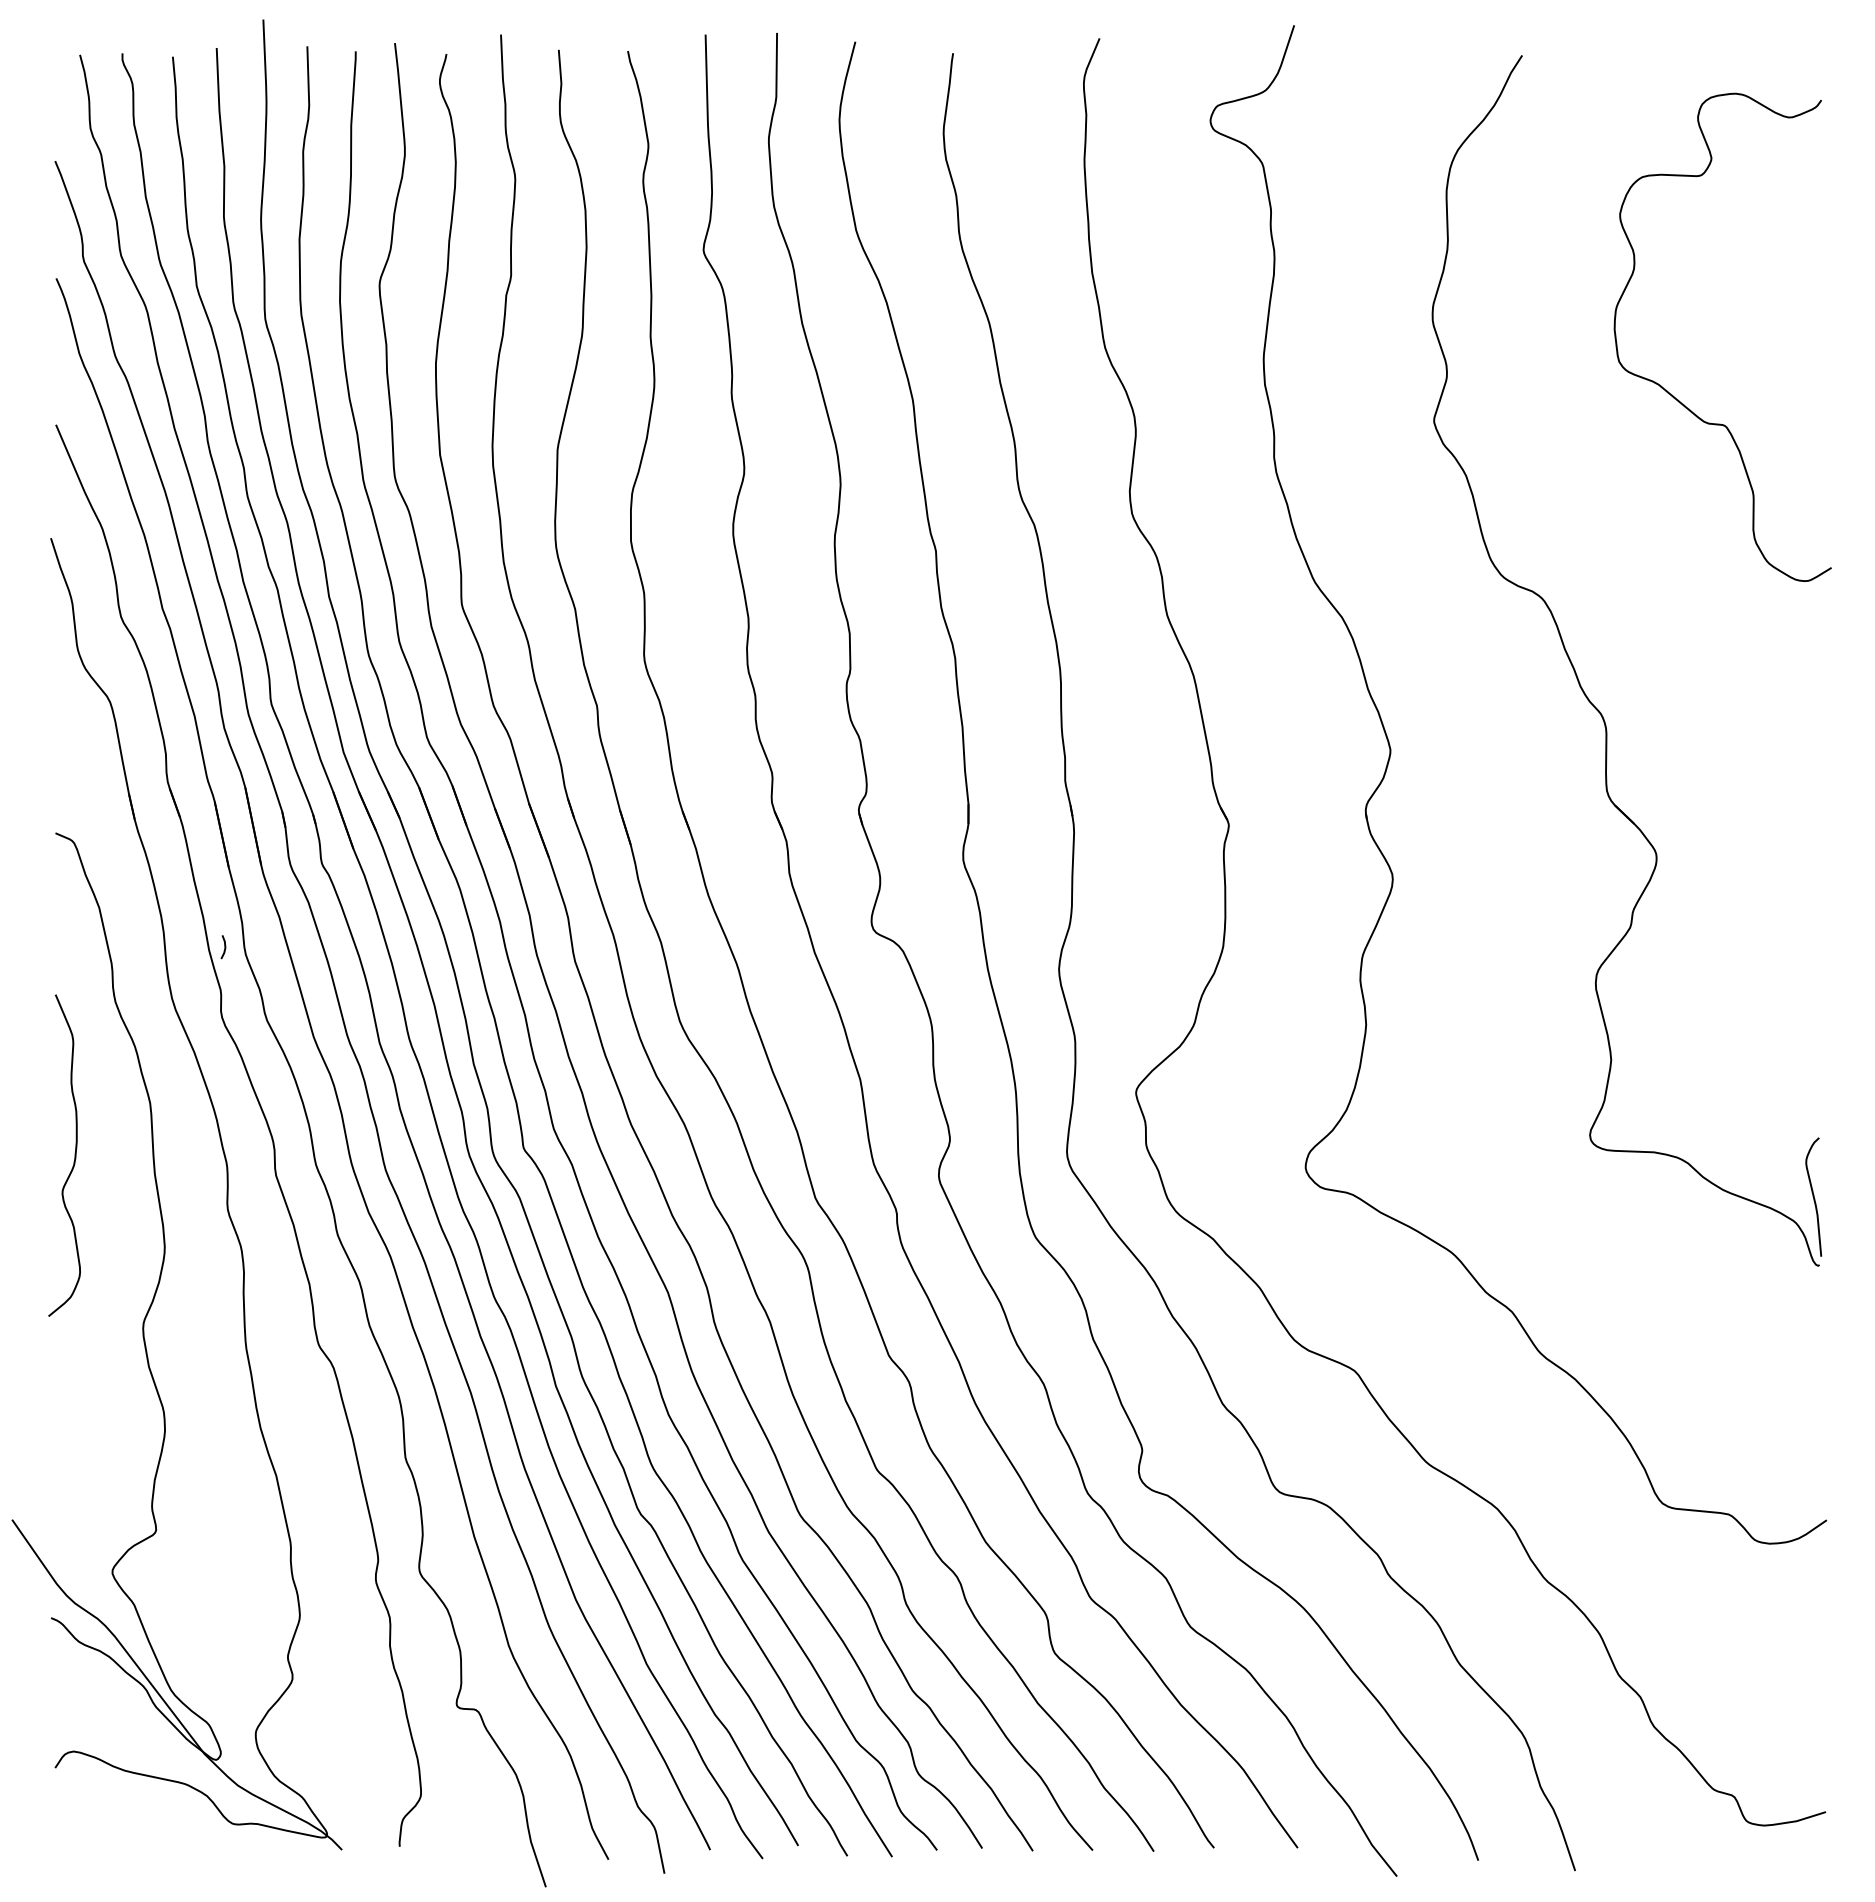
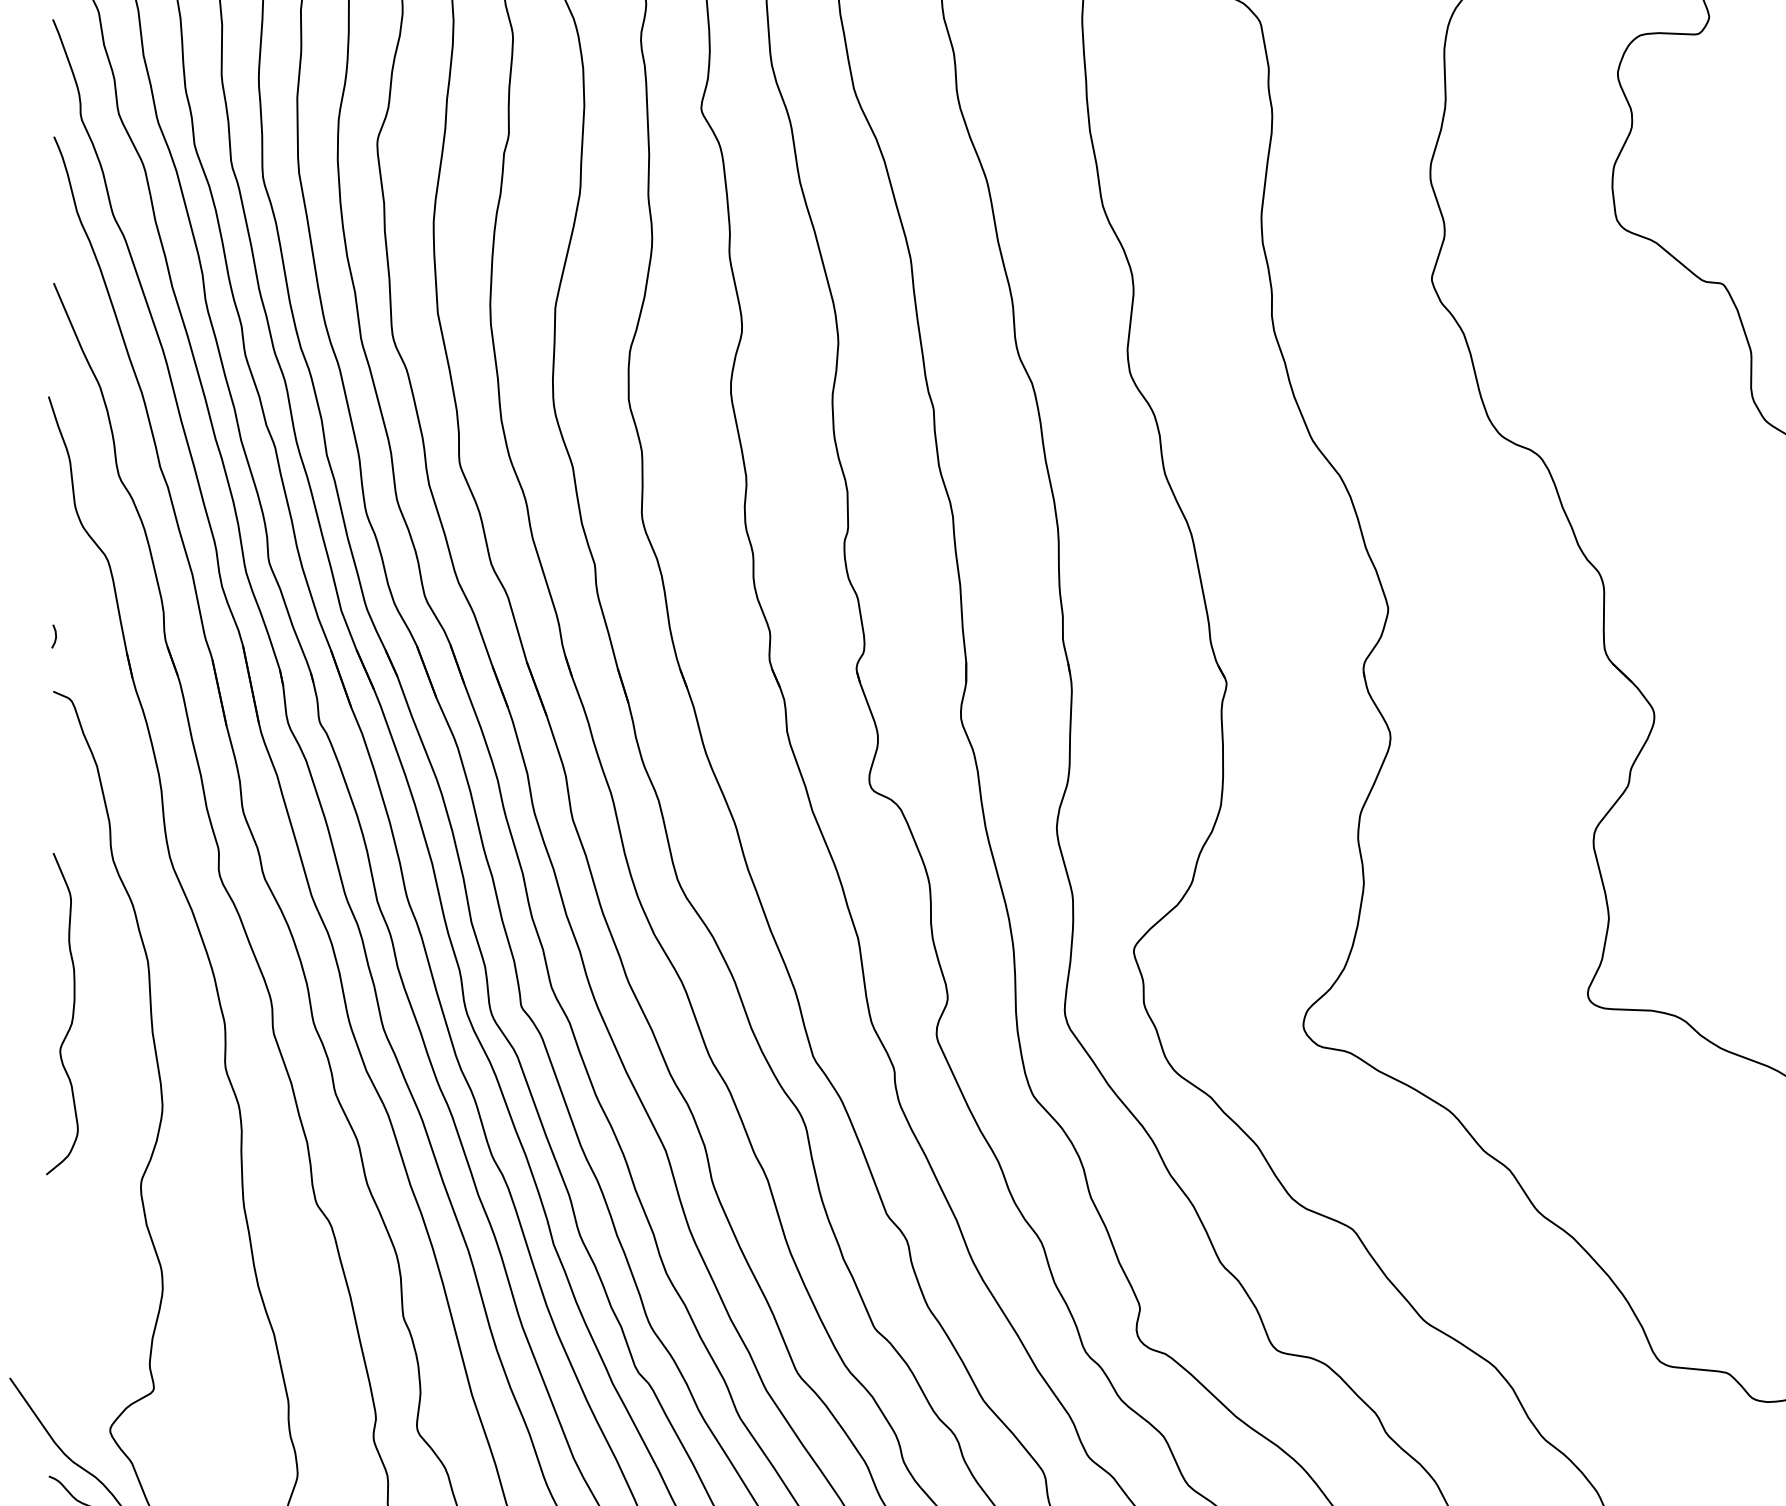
line: (224, 947) -> (55, 636), moved

